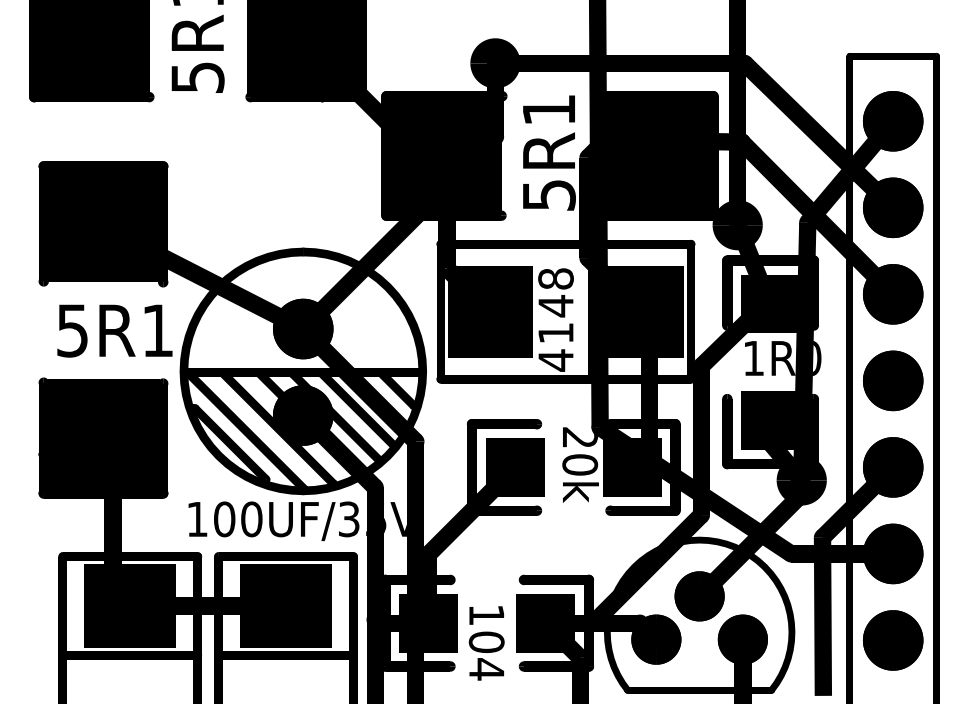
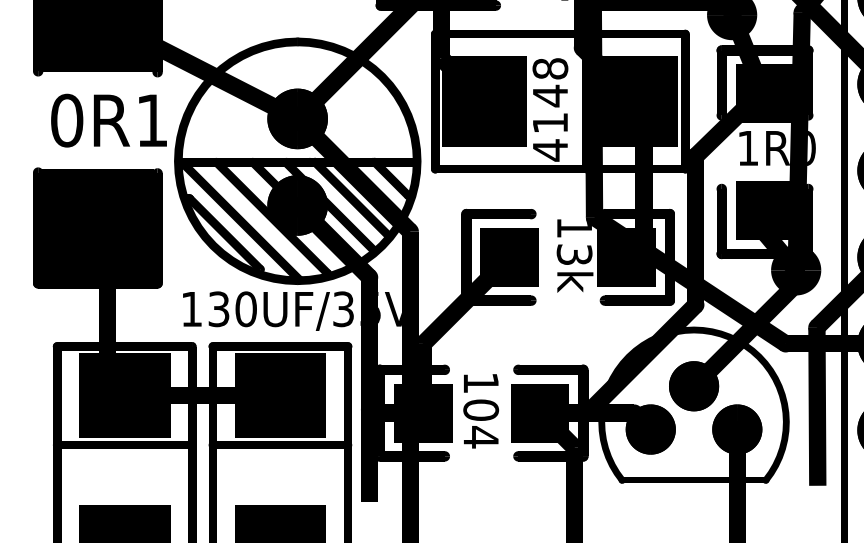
text: (72, 330) -> (66, 120), 5R1 -> 0R1
text: (580, 451) -> (574, 241), 20k -> 13k
text: (224, 519) -> (218, 309), 100UF/35V -> 130UF/35V
text: (486, 643) -> (480, 411), moved

